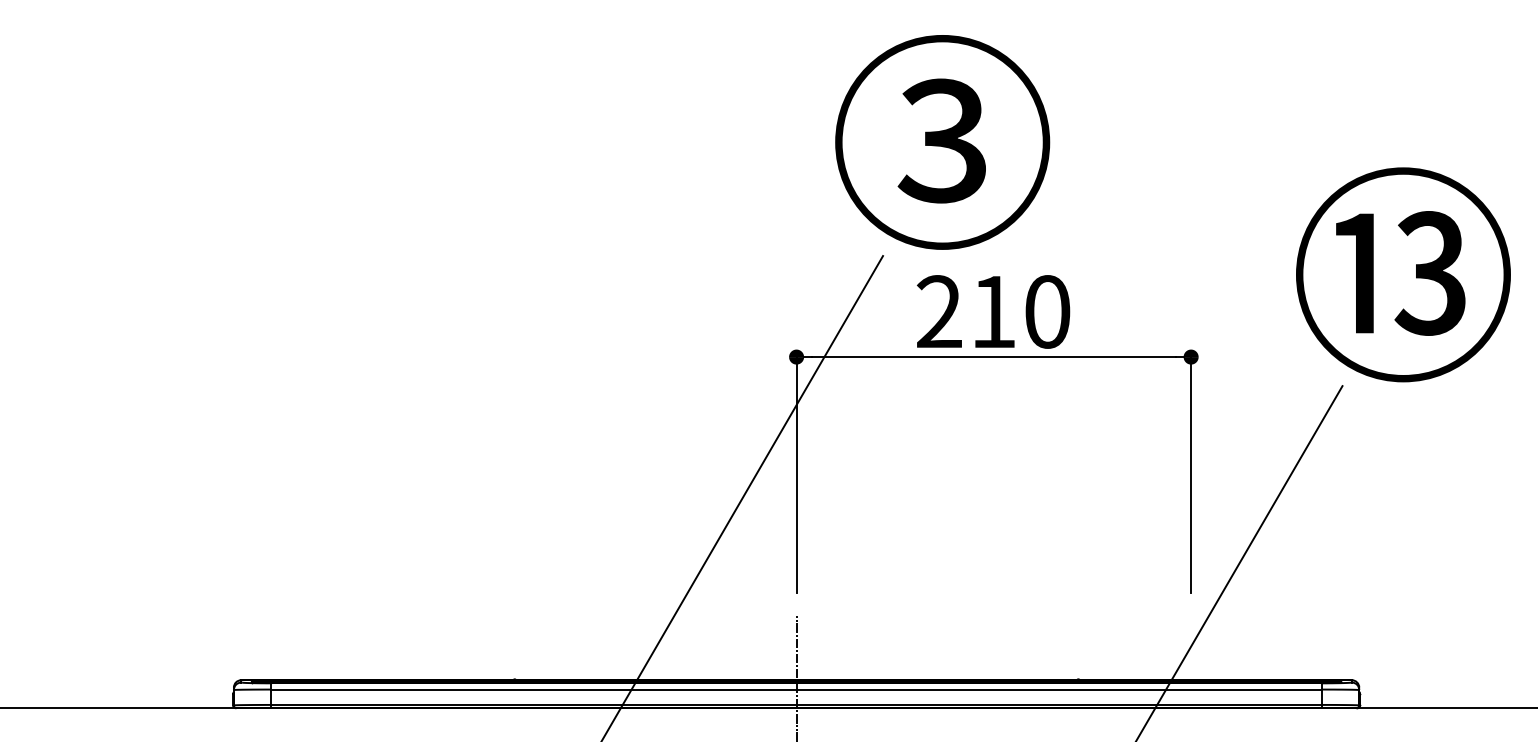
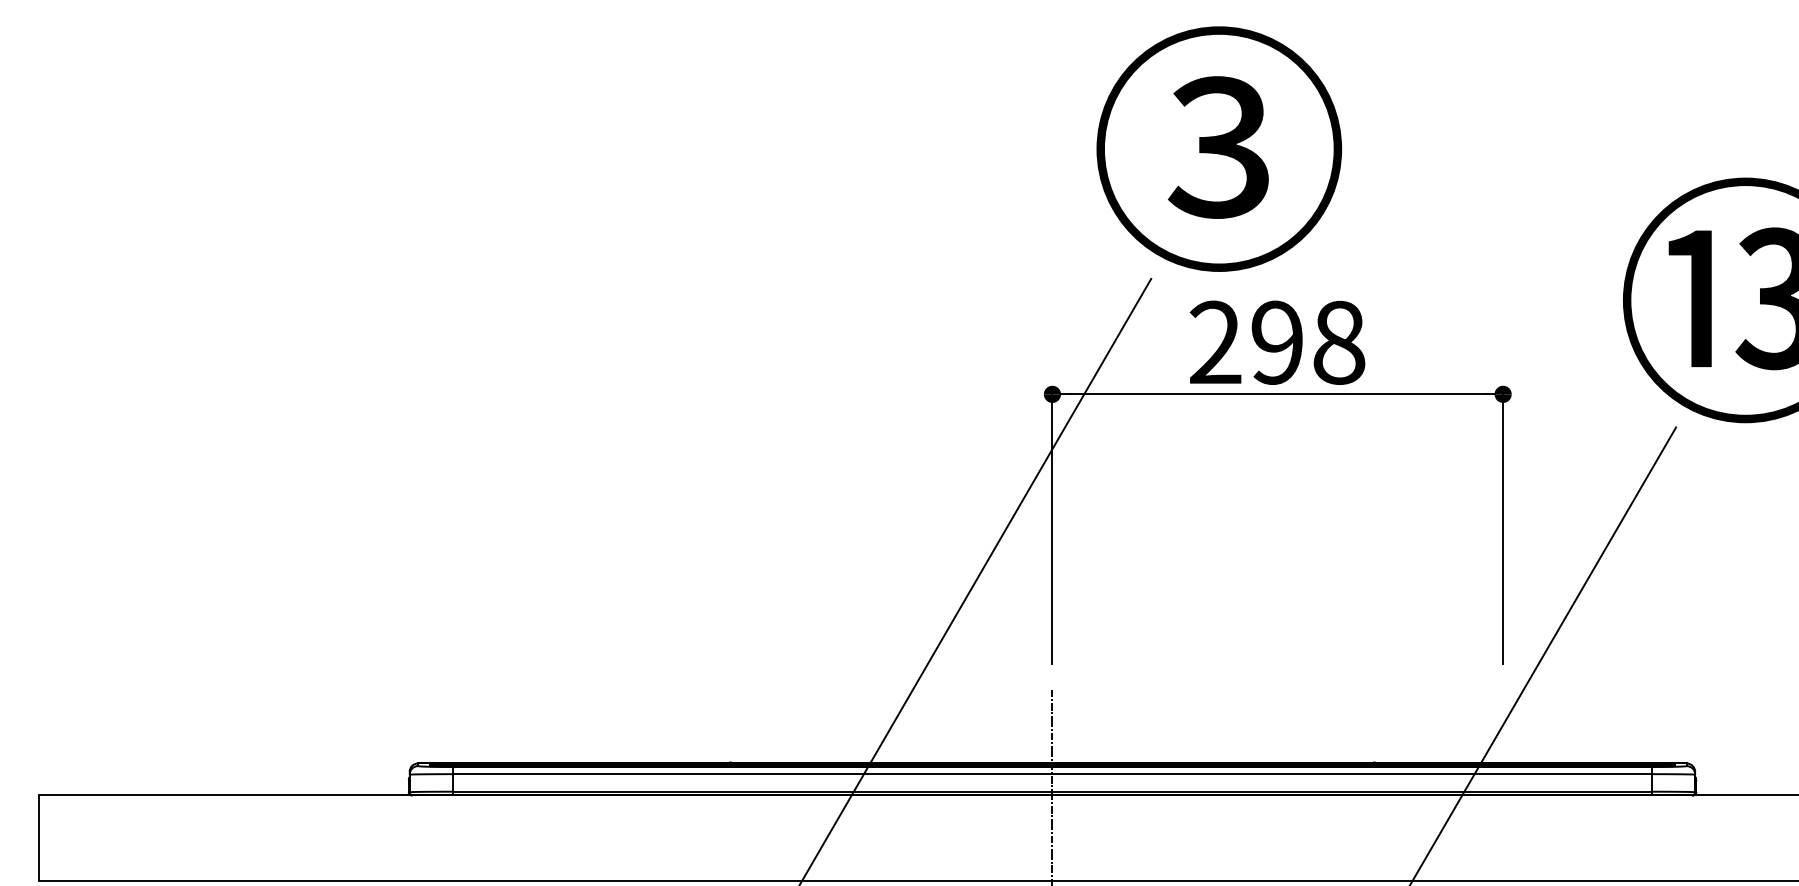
text: (1020, 311) -> (1308, 342), 210 -> 298

